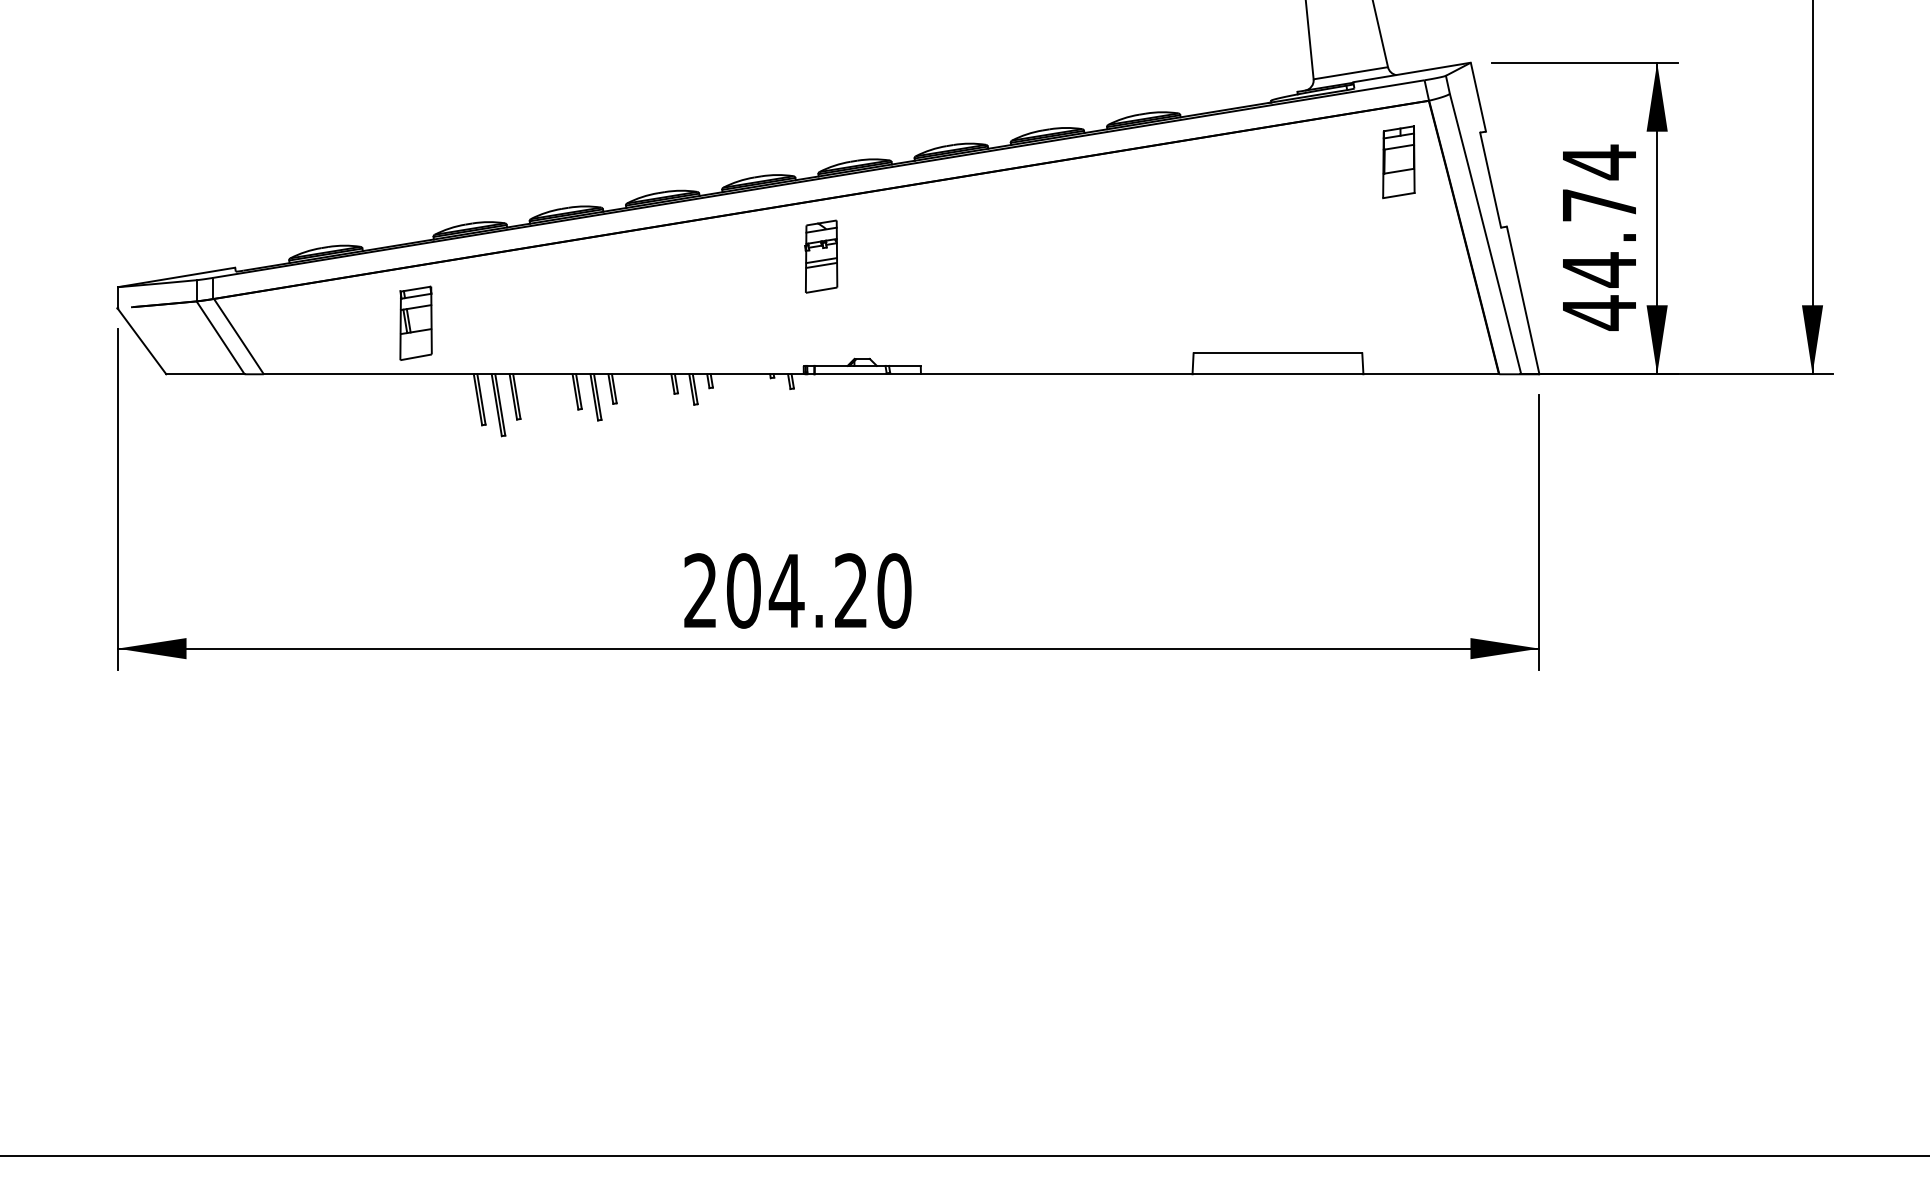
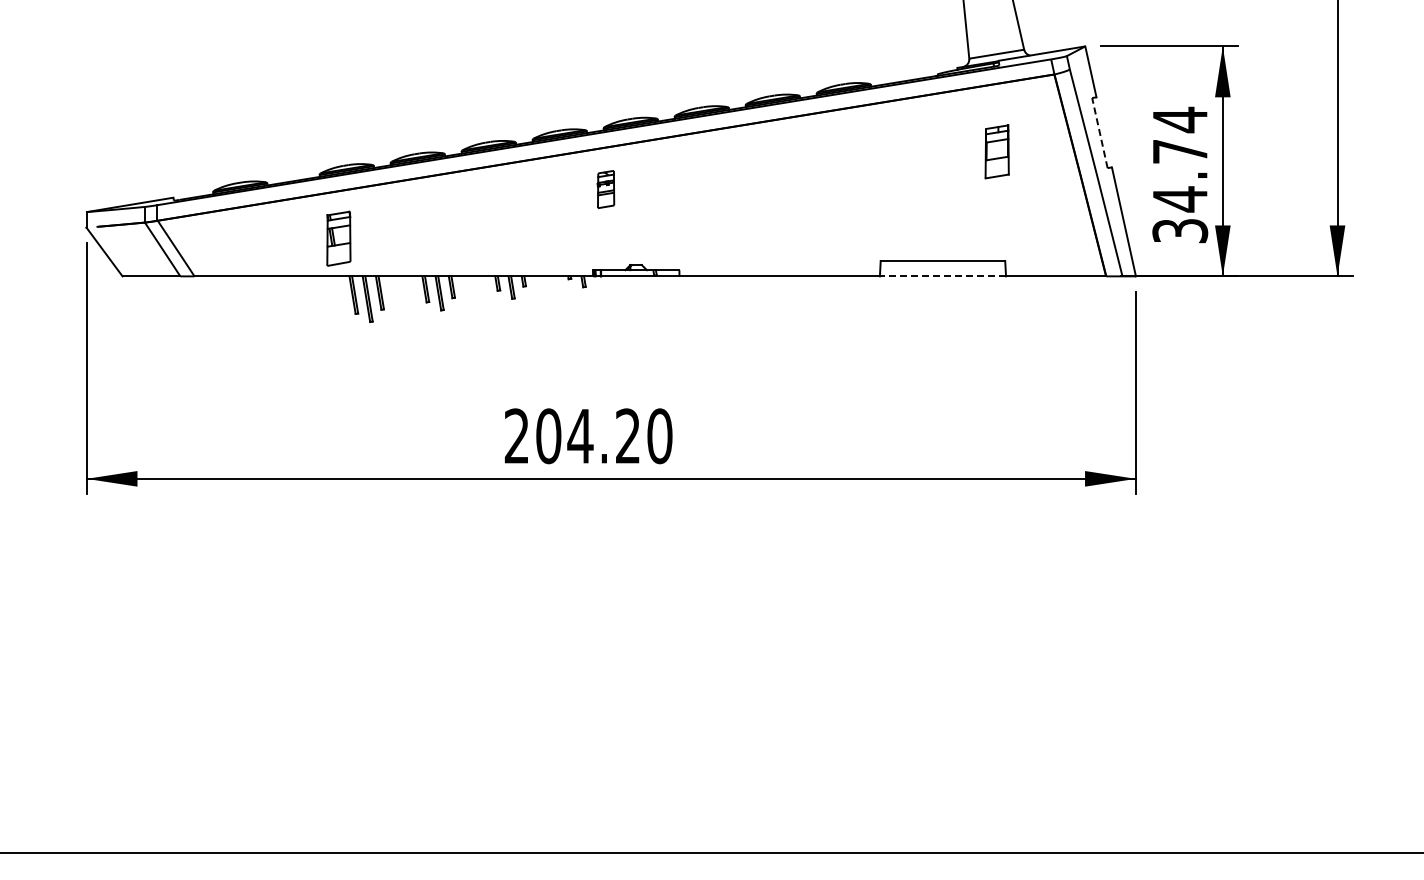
part: (1397, 161) -> (996, 151), moved
line: (1490, 180) -> (1099, 133), solid -> dashed
part: (820, 256) -> (605, 189), size x0.7
text: (1599, 313) -> (1180, 231), 44.74 -> 34.74
part: (415, 322) -> (338, 238), moved
line: (1277, 374) -> (942, 276), solid -> dashed

